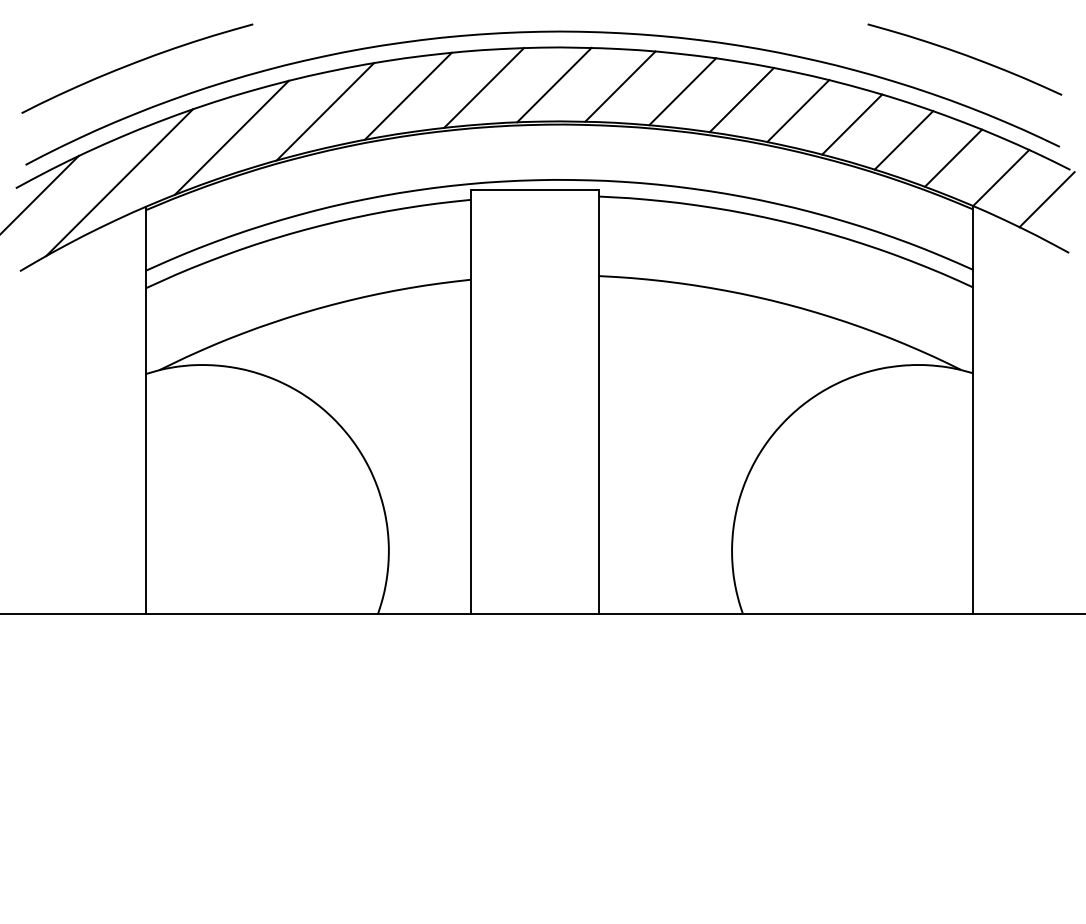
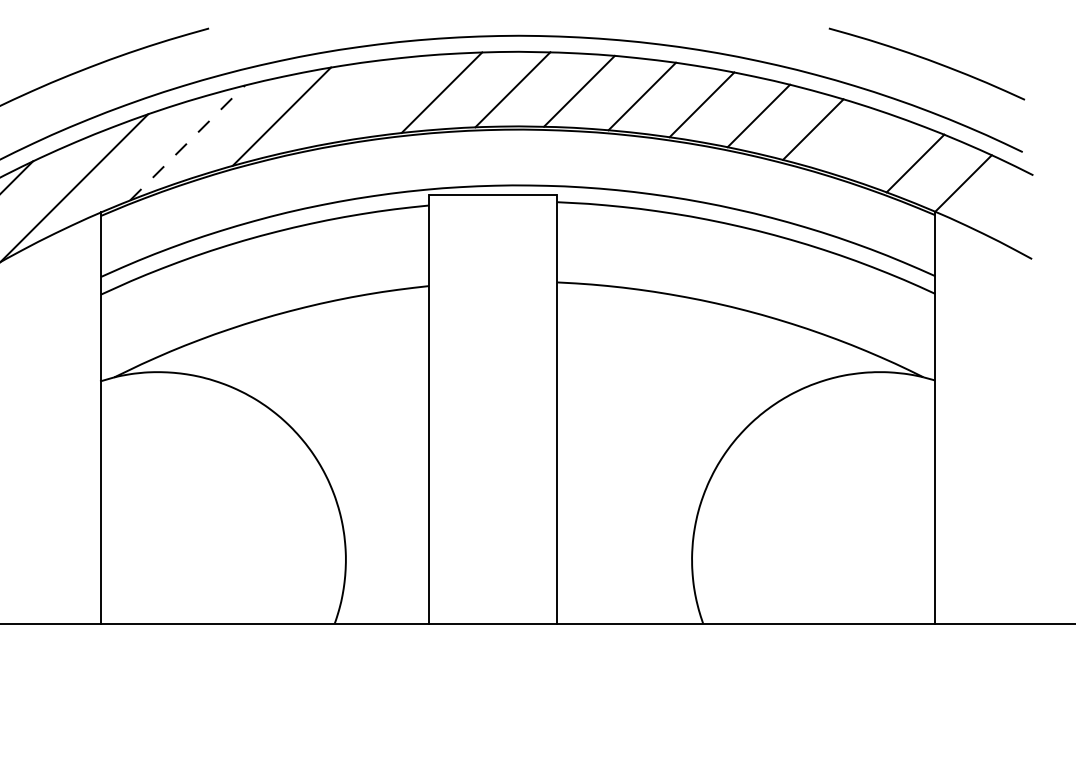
line: (407, 95) -> (364, 100), removed
line: (231, 137) -> (187, 142), solid -> dashed
line: (903, 140) -> (865, 145), removed
line: (1046, 199) -> (1009, 205), removed

